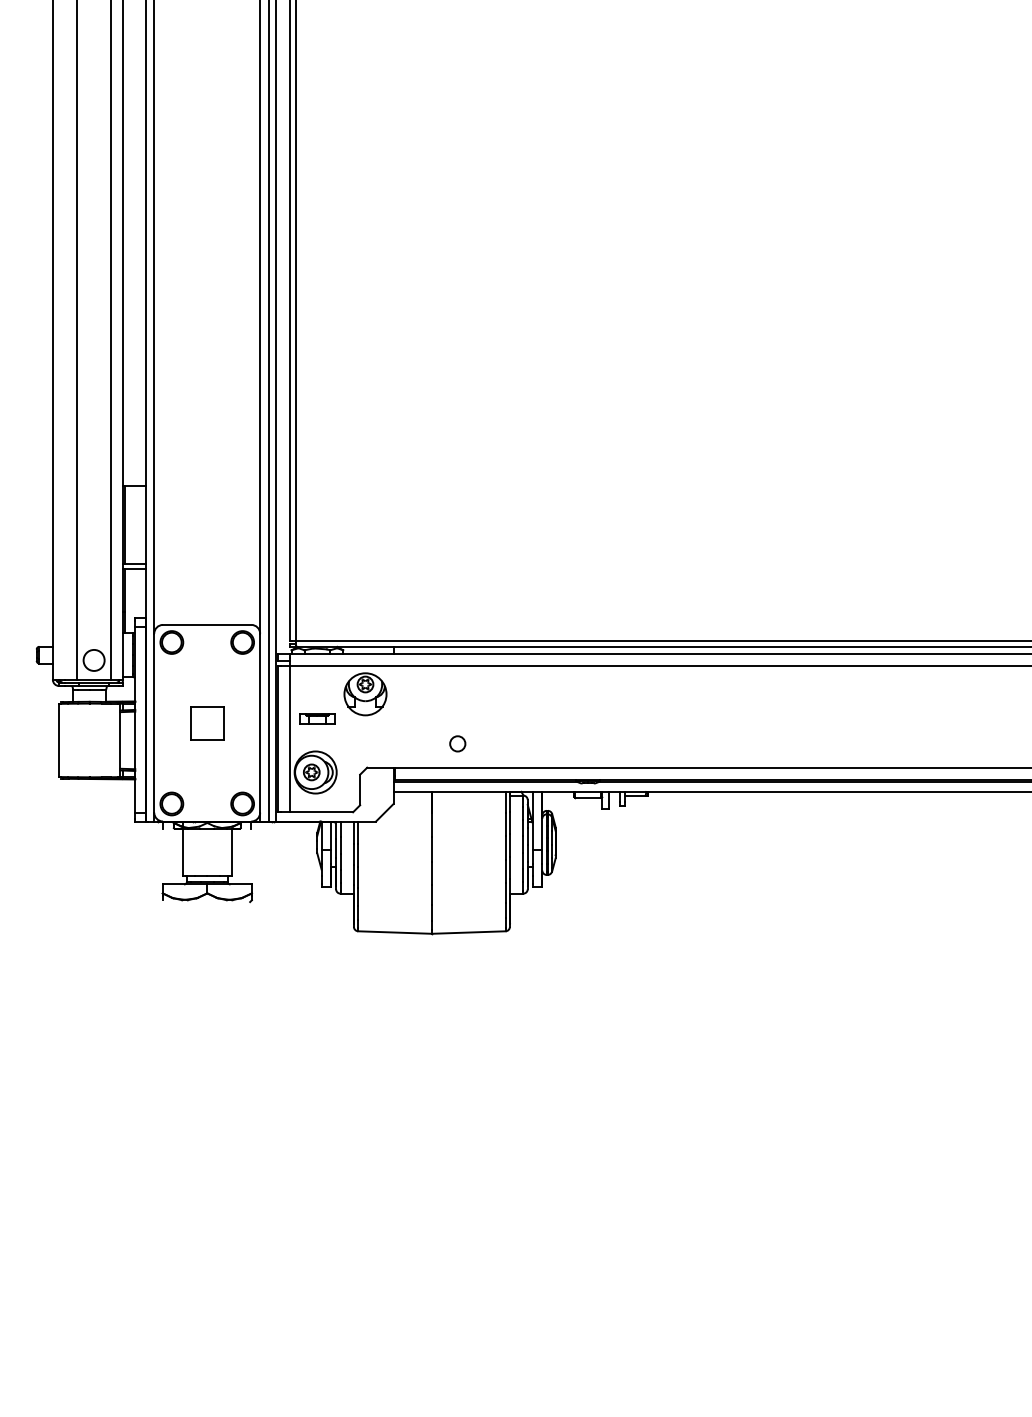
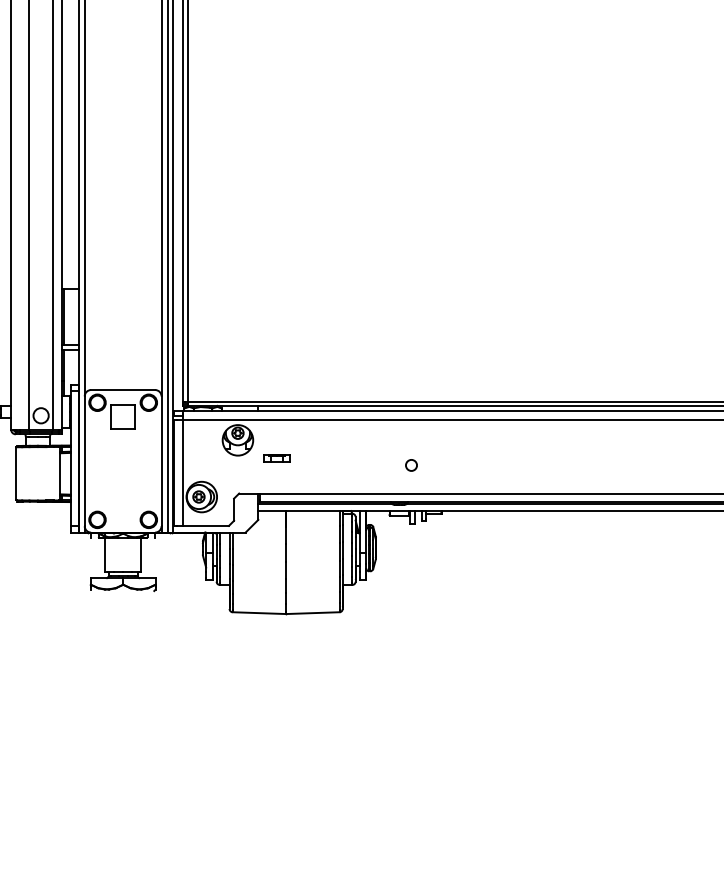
part: (317, 718) -> (277, 457), moved
part: (207, 723) -> (123, 417), moved
circle: (457, 743) -> (411, 465), moved

